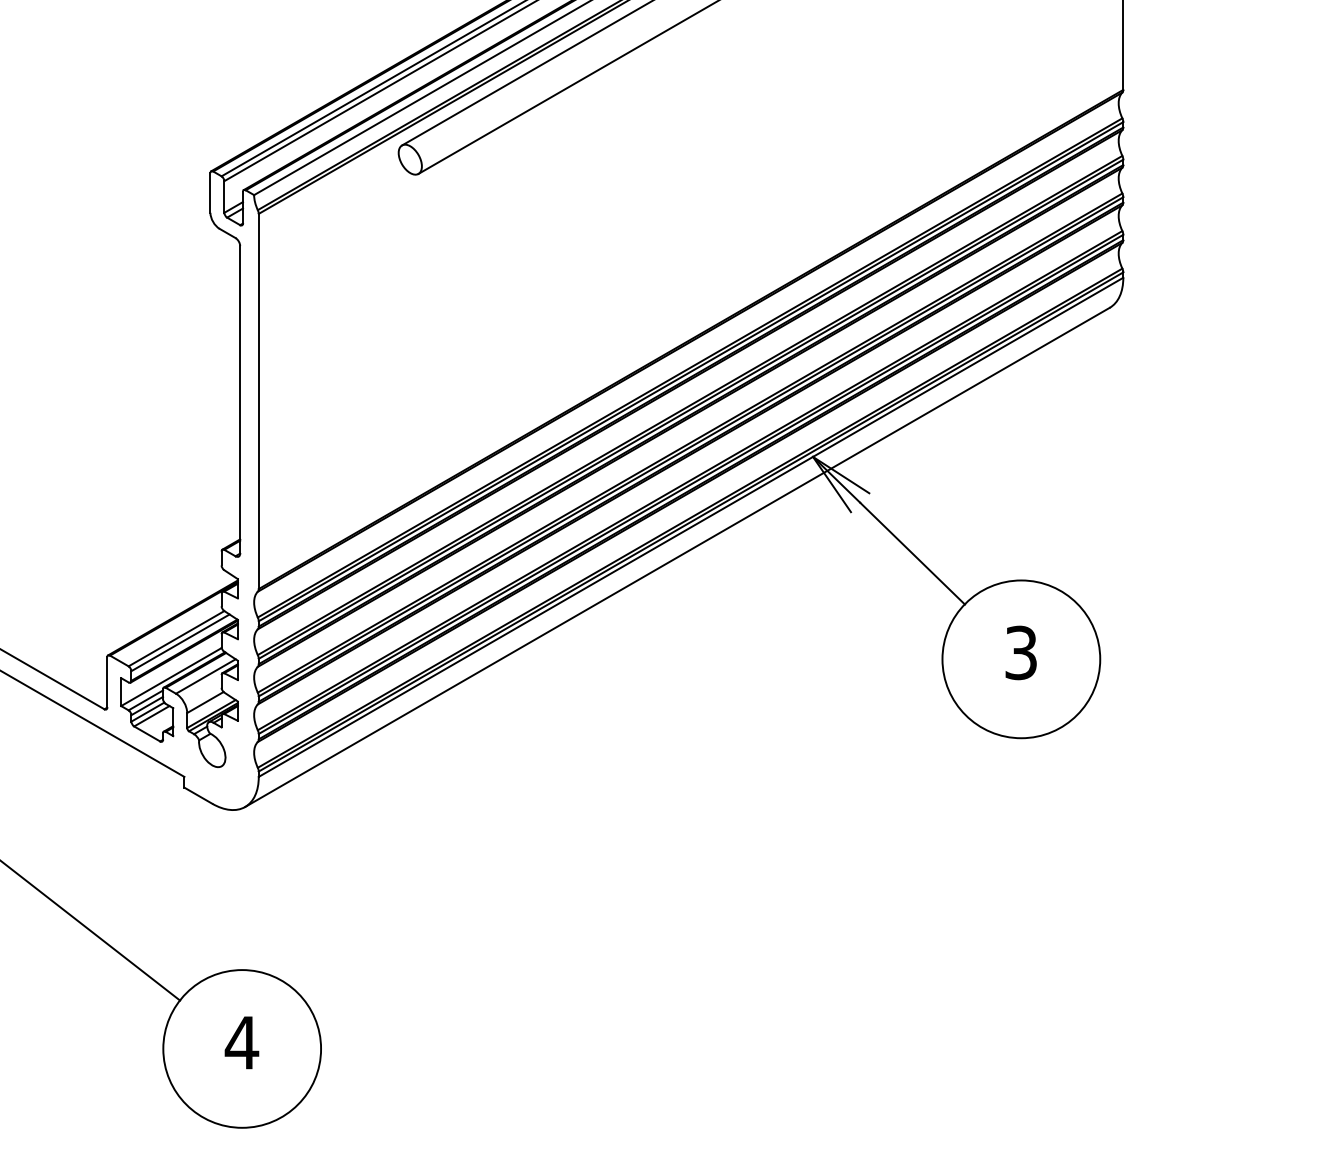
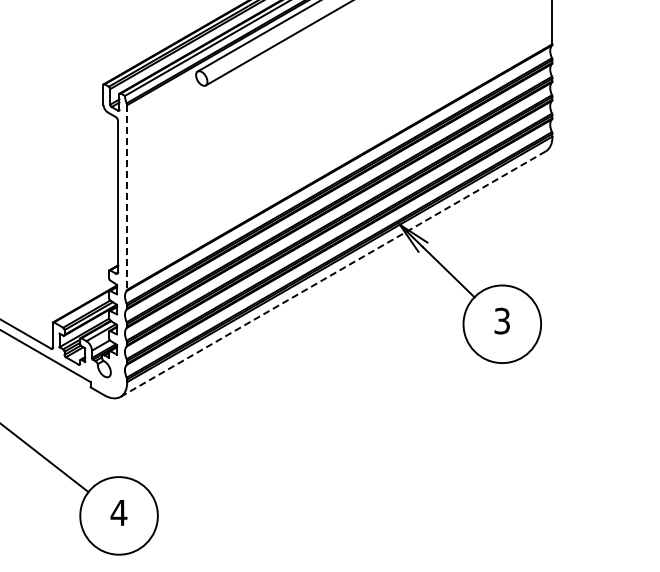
line: (259, 401) -> (127, 197), solid -> dashed
line: (678, 558) -> (333, 274), solid -> dashed

